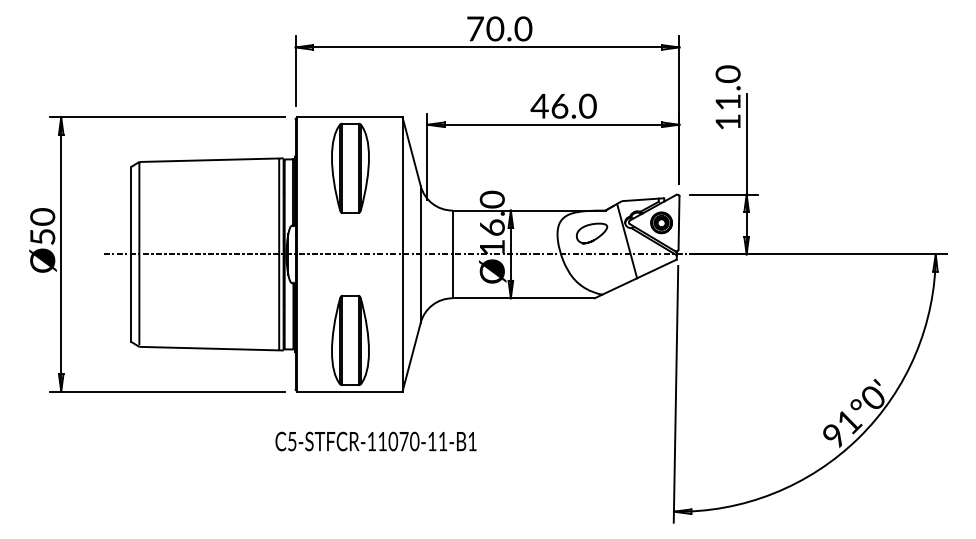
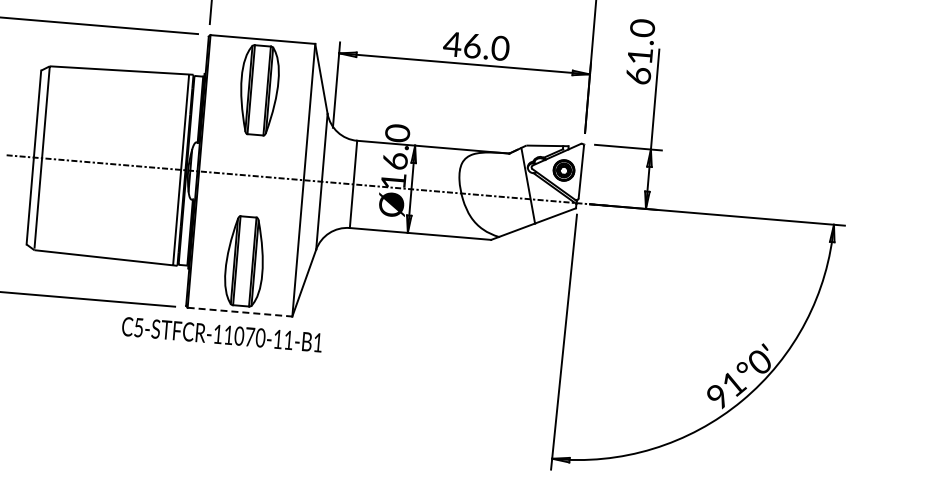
text: (727, 121) -> (638, 75), 11.0 -> 61.0
curve: (594, 238) -> (495, 180), removed
line: (349, 391) -> (239, 312), solid -> dashed
text: (375, 441) -> (221, 334), moved

